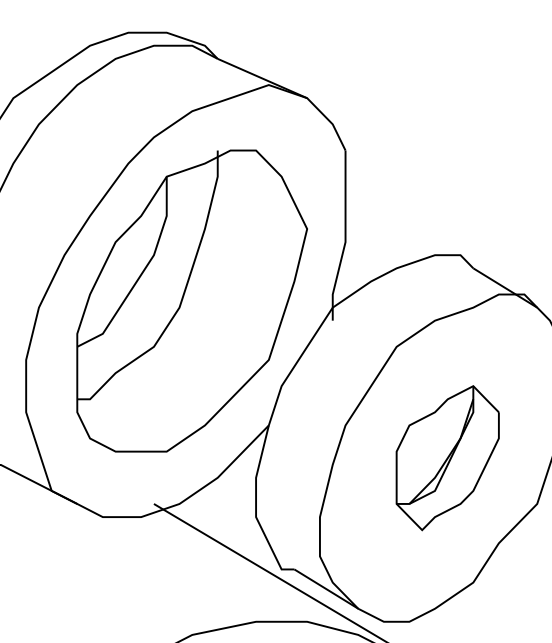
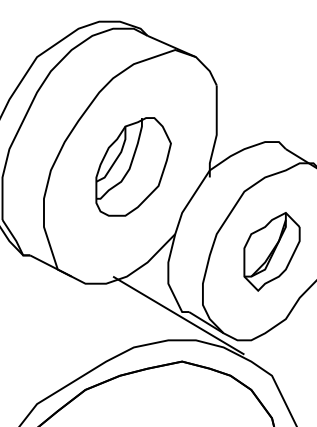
part: (191, 300) -> (133, 166), size x0.6

